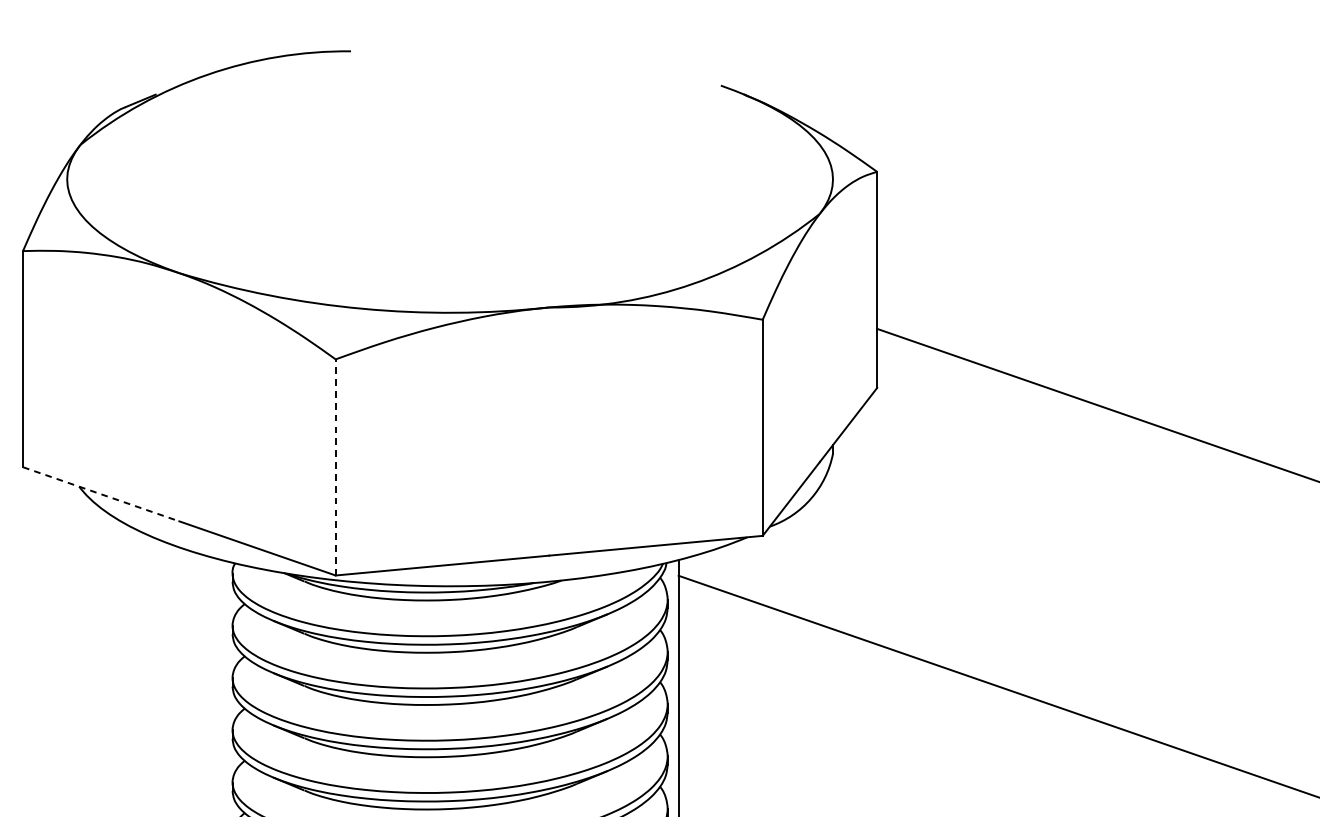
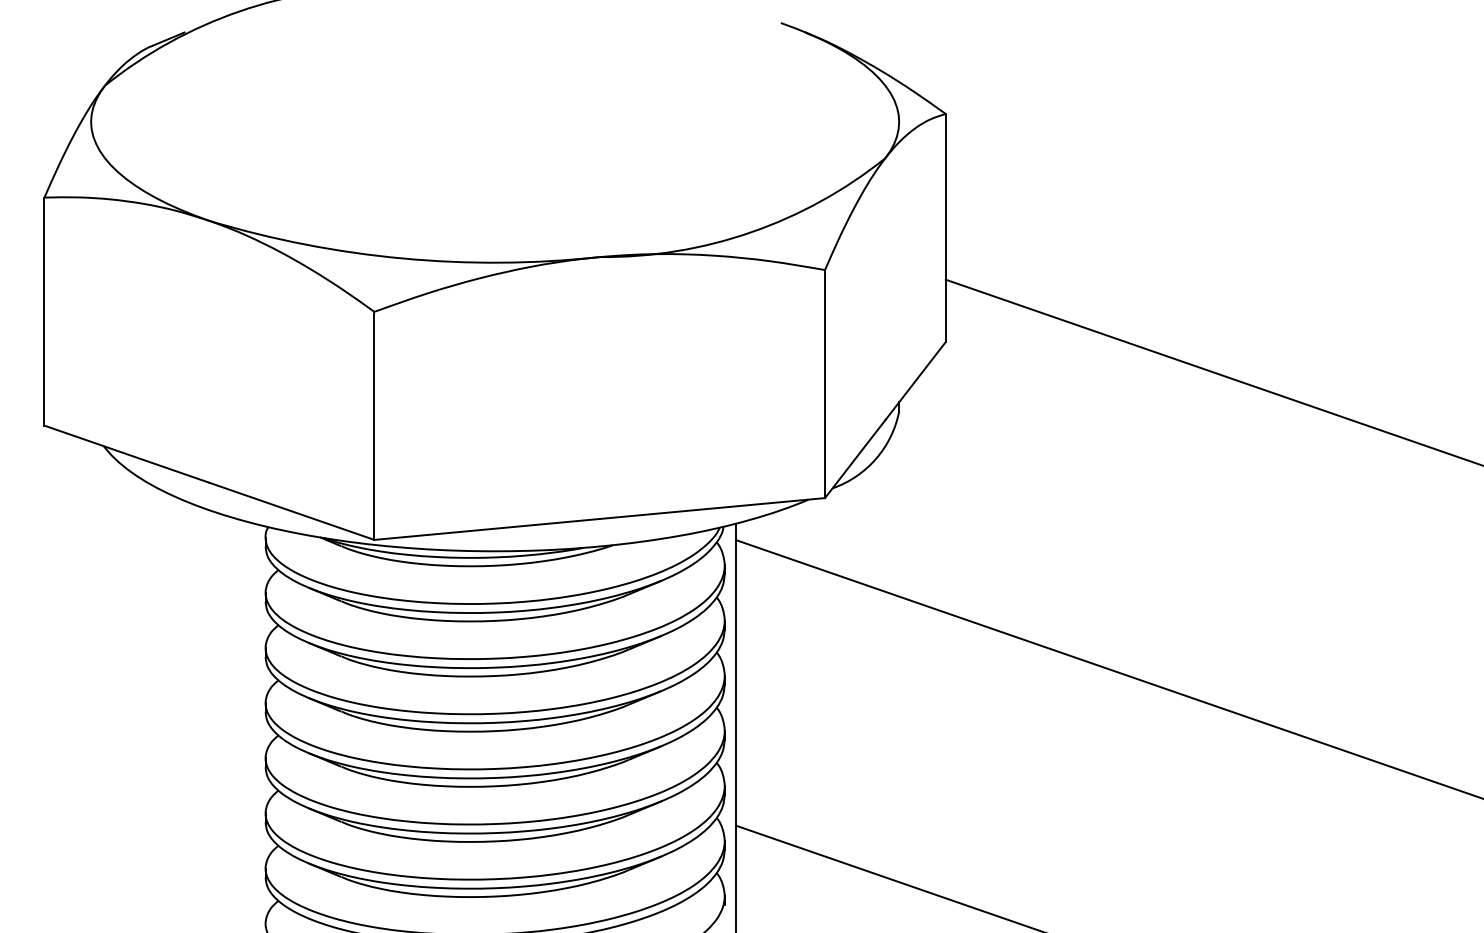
line: (335, 467) -> (374, 425), dashed -> solid
line: (101, 494) -> (127, 454), dashed -> solid

